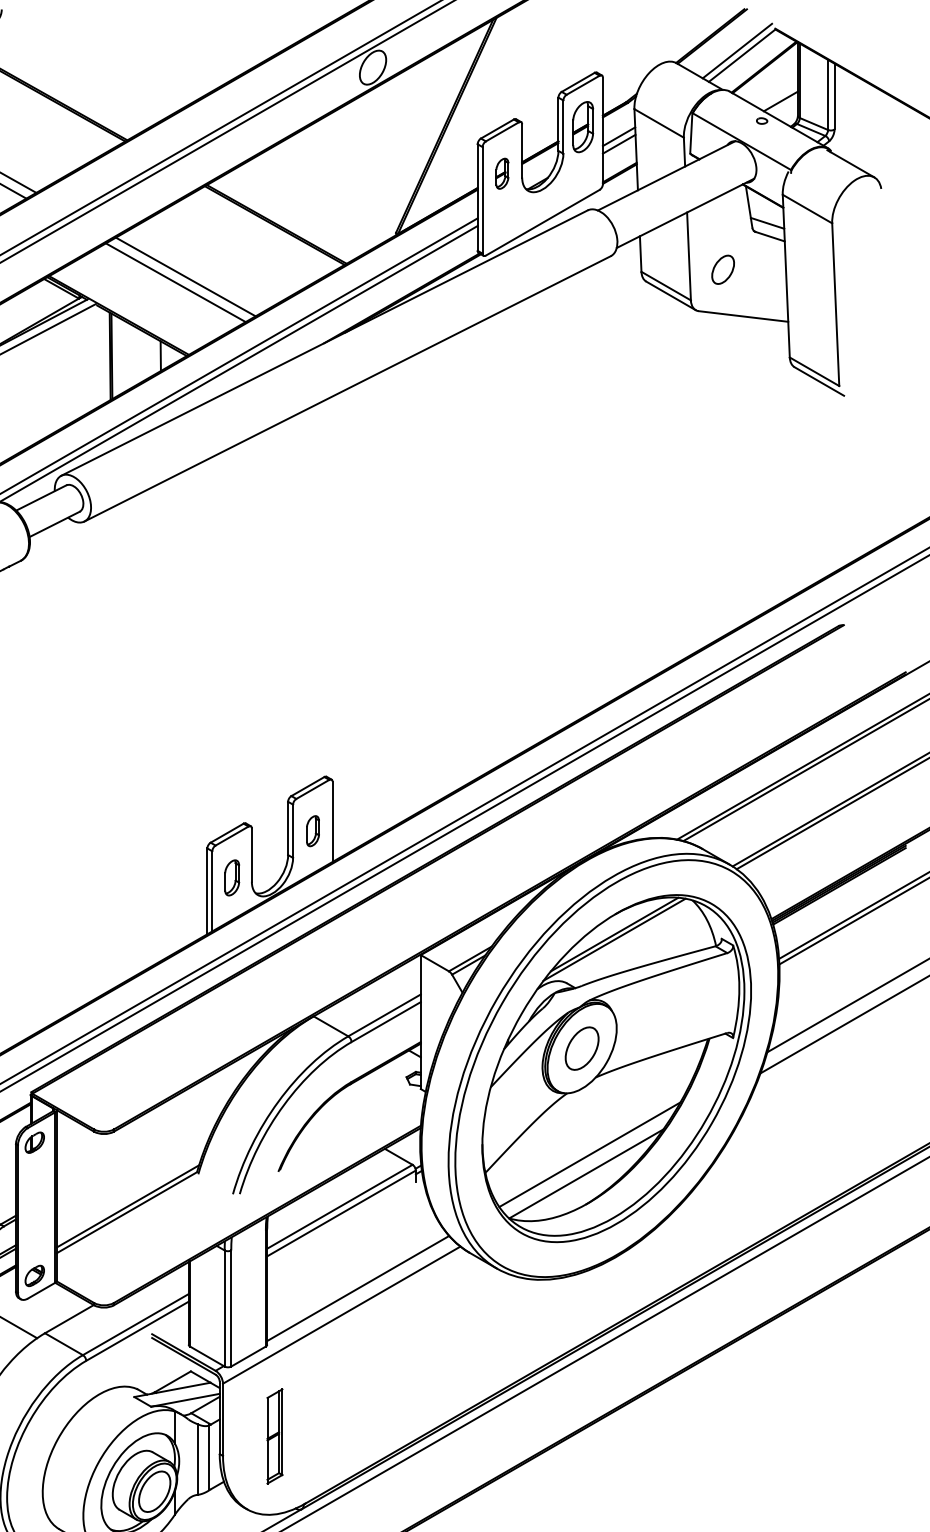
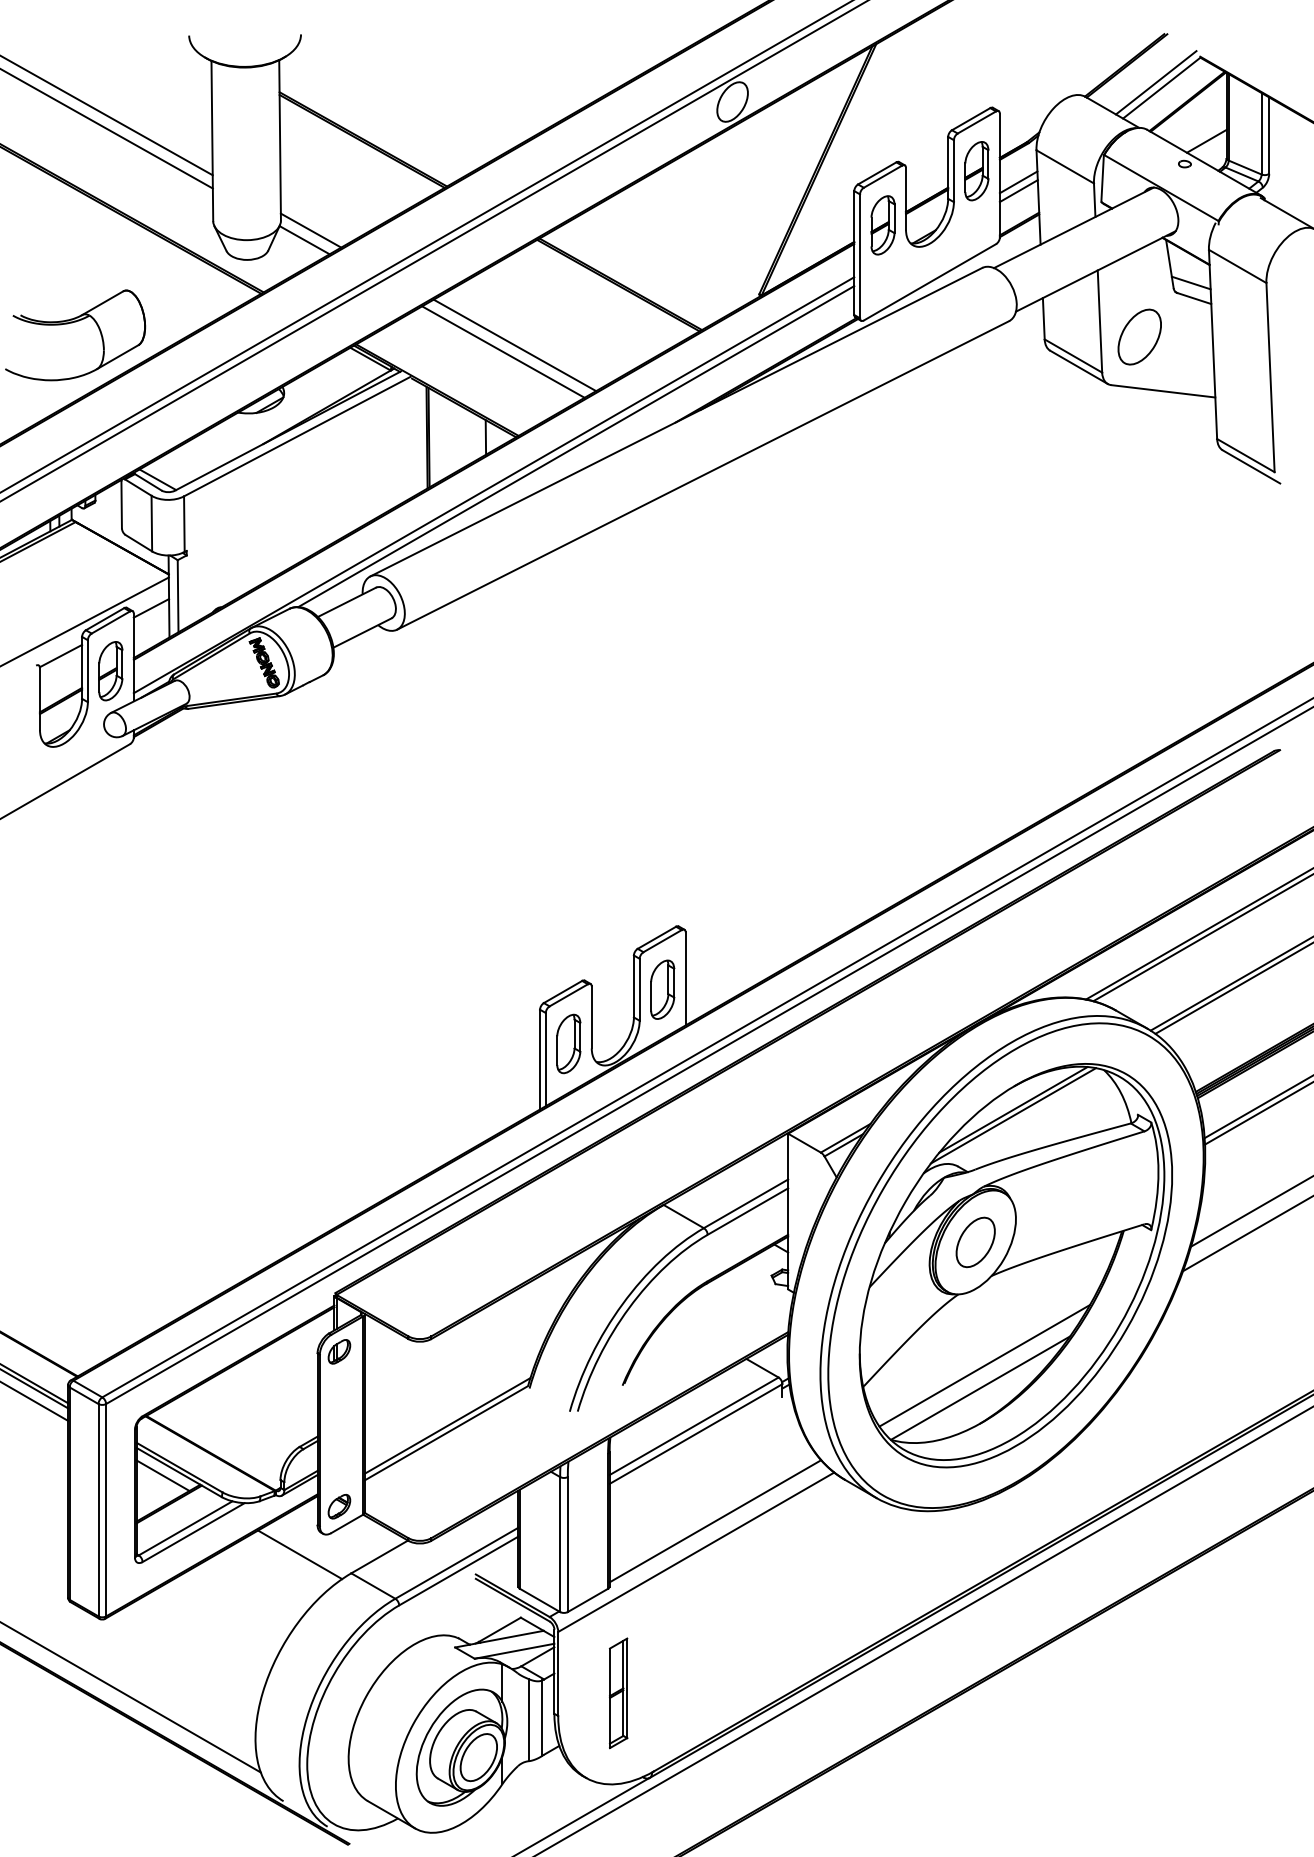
part: (501, 173) -> (882, 225), size x1.67
part: (723, 269) -> (1139, 336), size x1.67
part: (312, 831) -> (662, 989), size x1.67
part: (231, 877) -> (568, 1043), size x1.43

